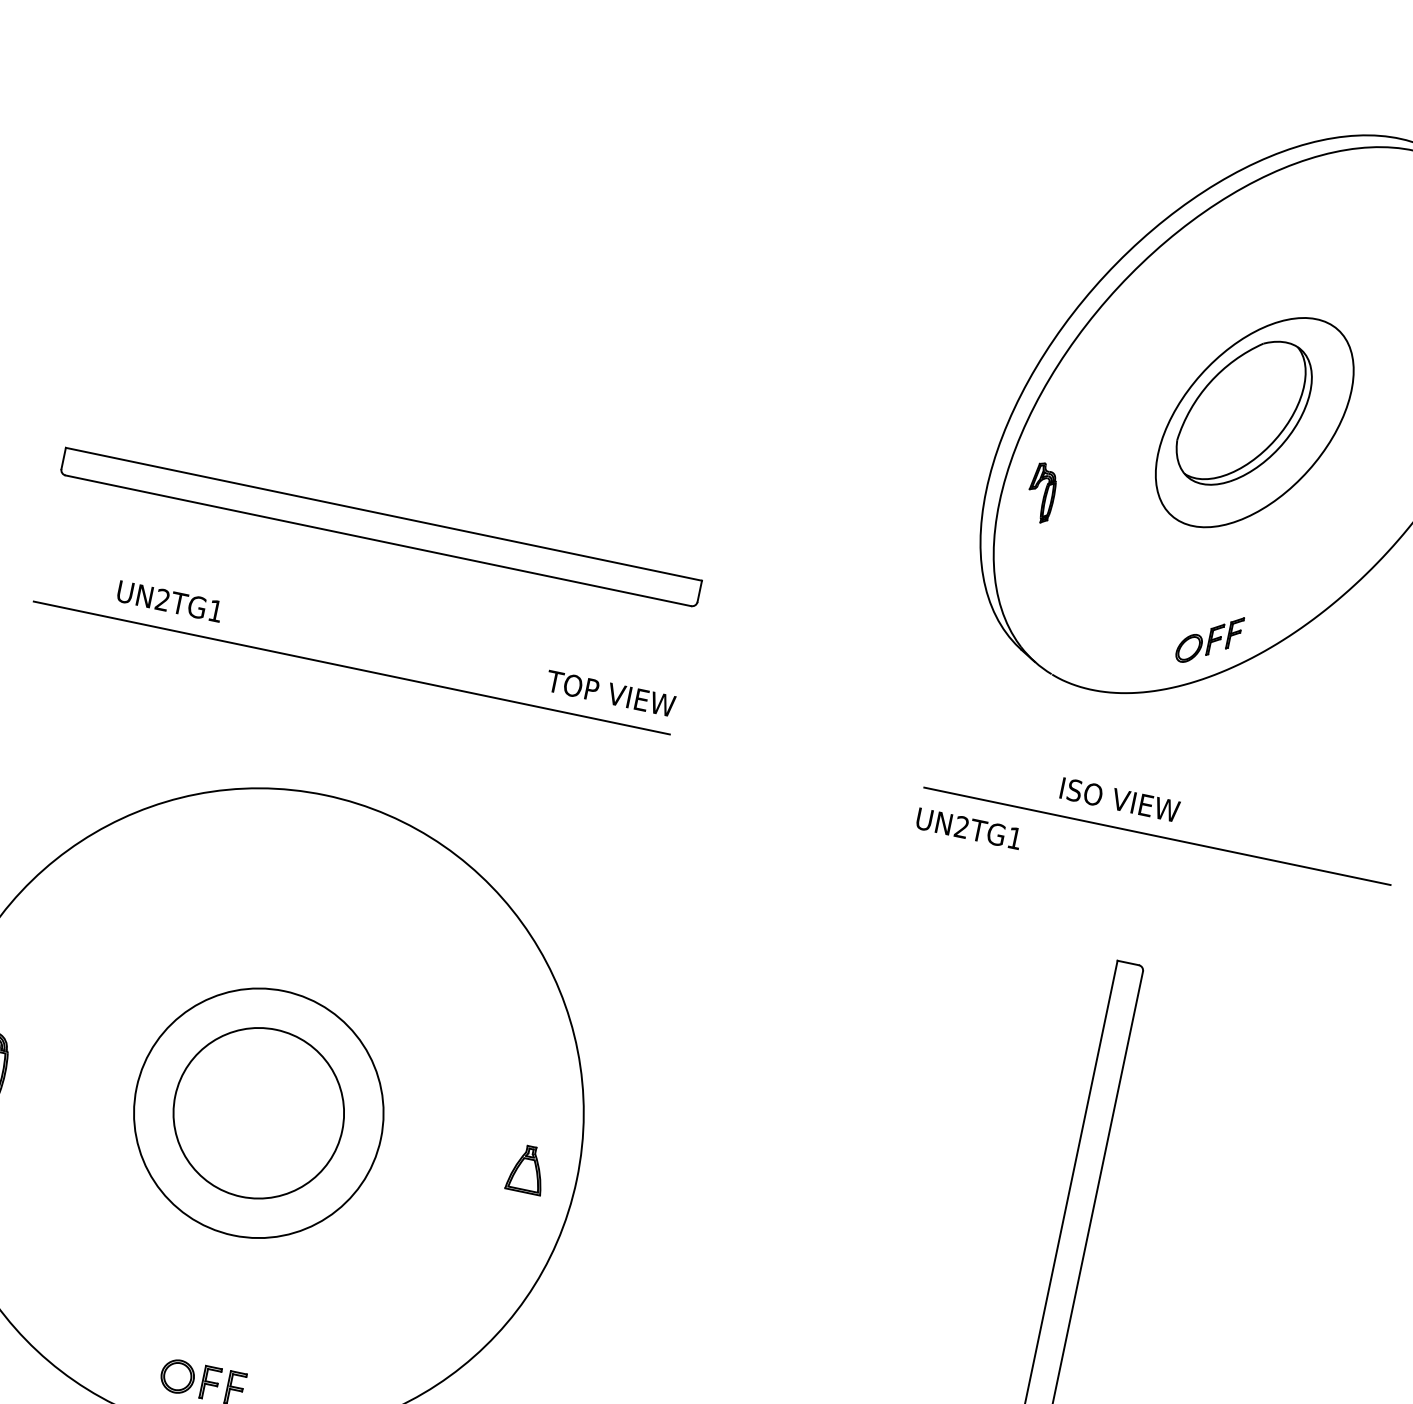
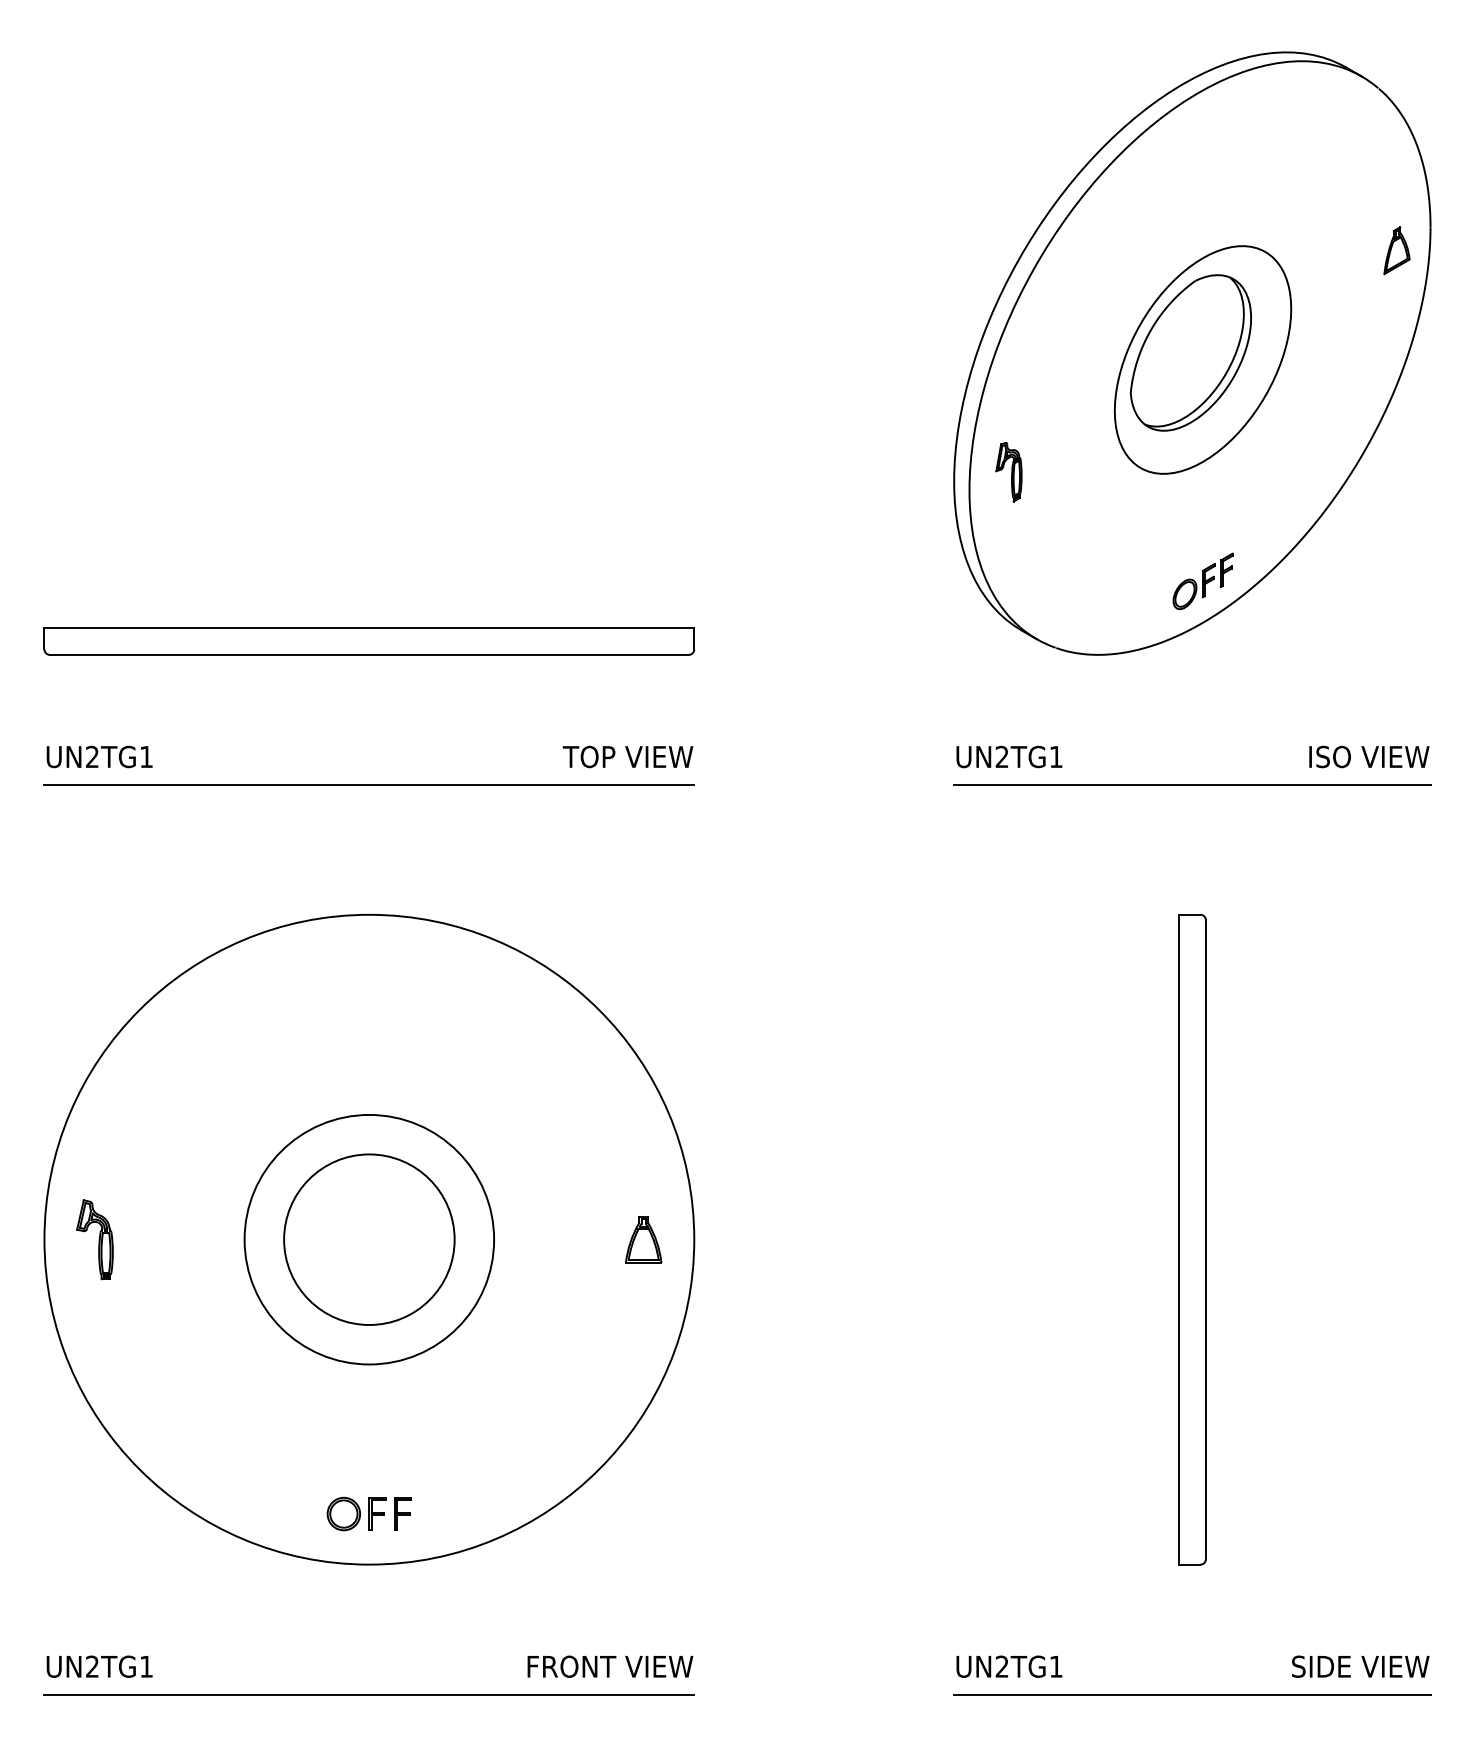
text: (169, 601) -> (99, 756), moved
text: (1120, 799) -> (1369, 756), moved
text: (969, 828) -> (1009, 756), moved

